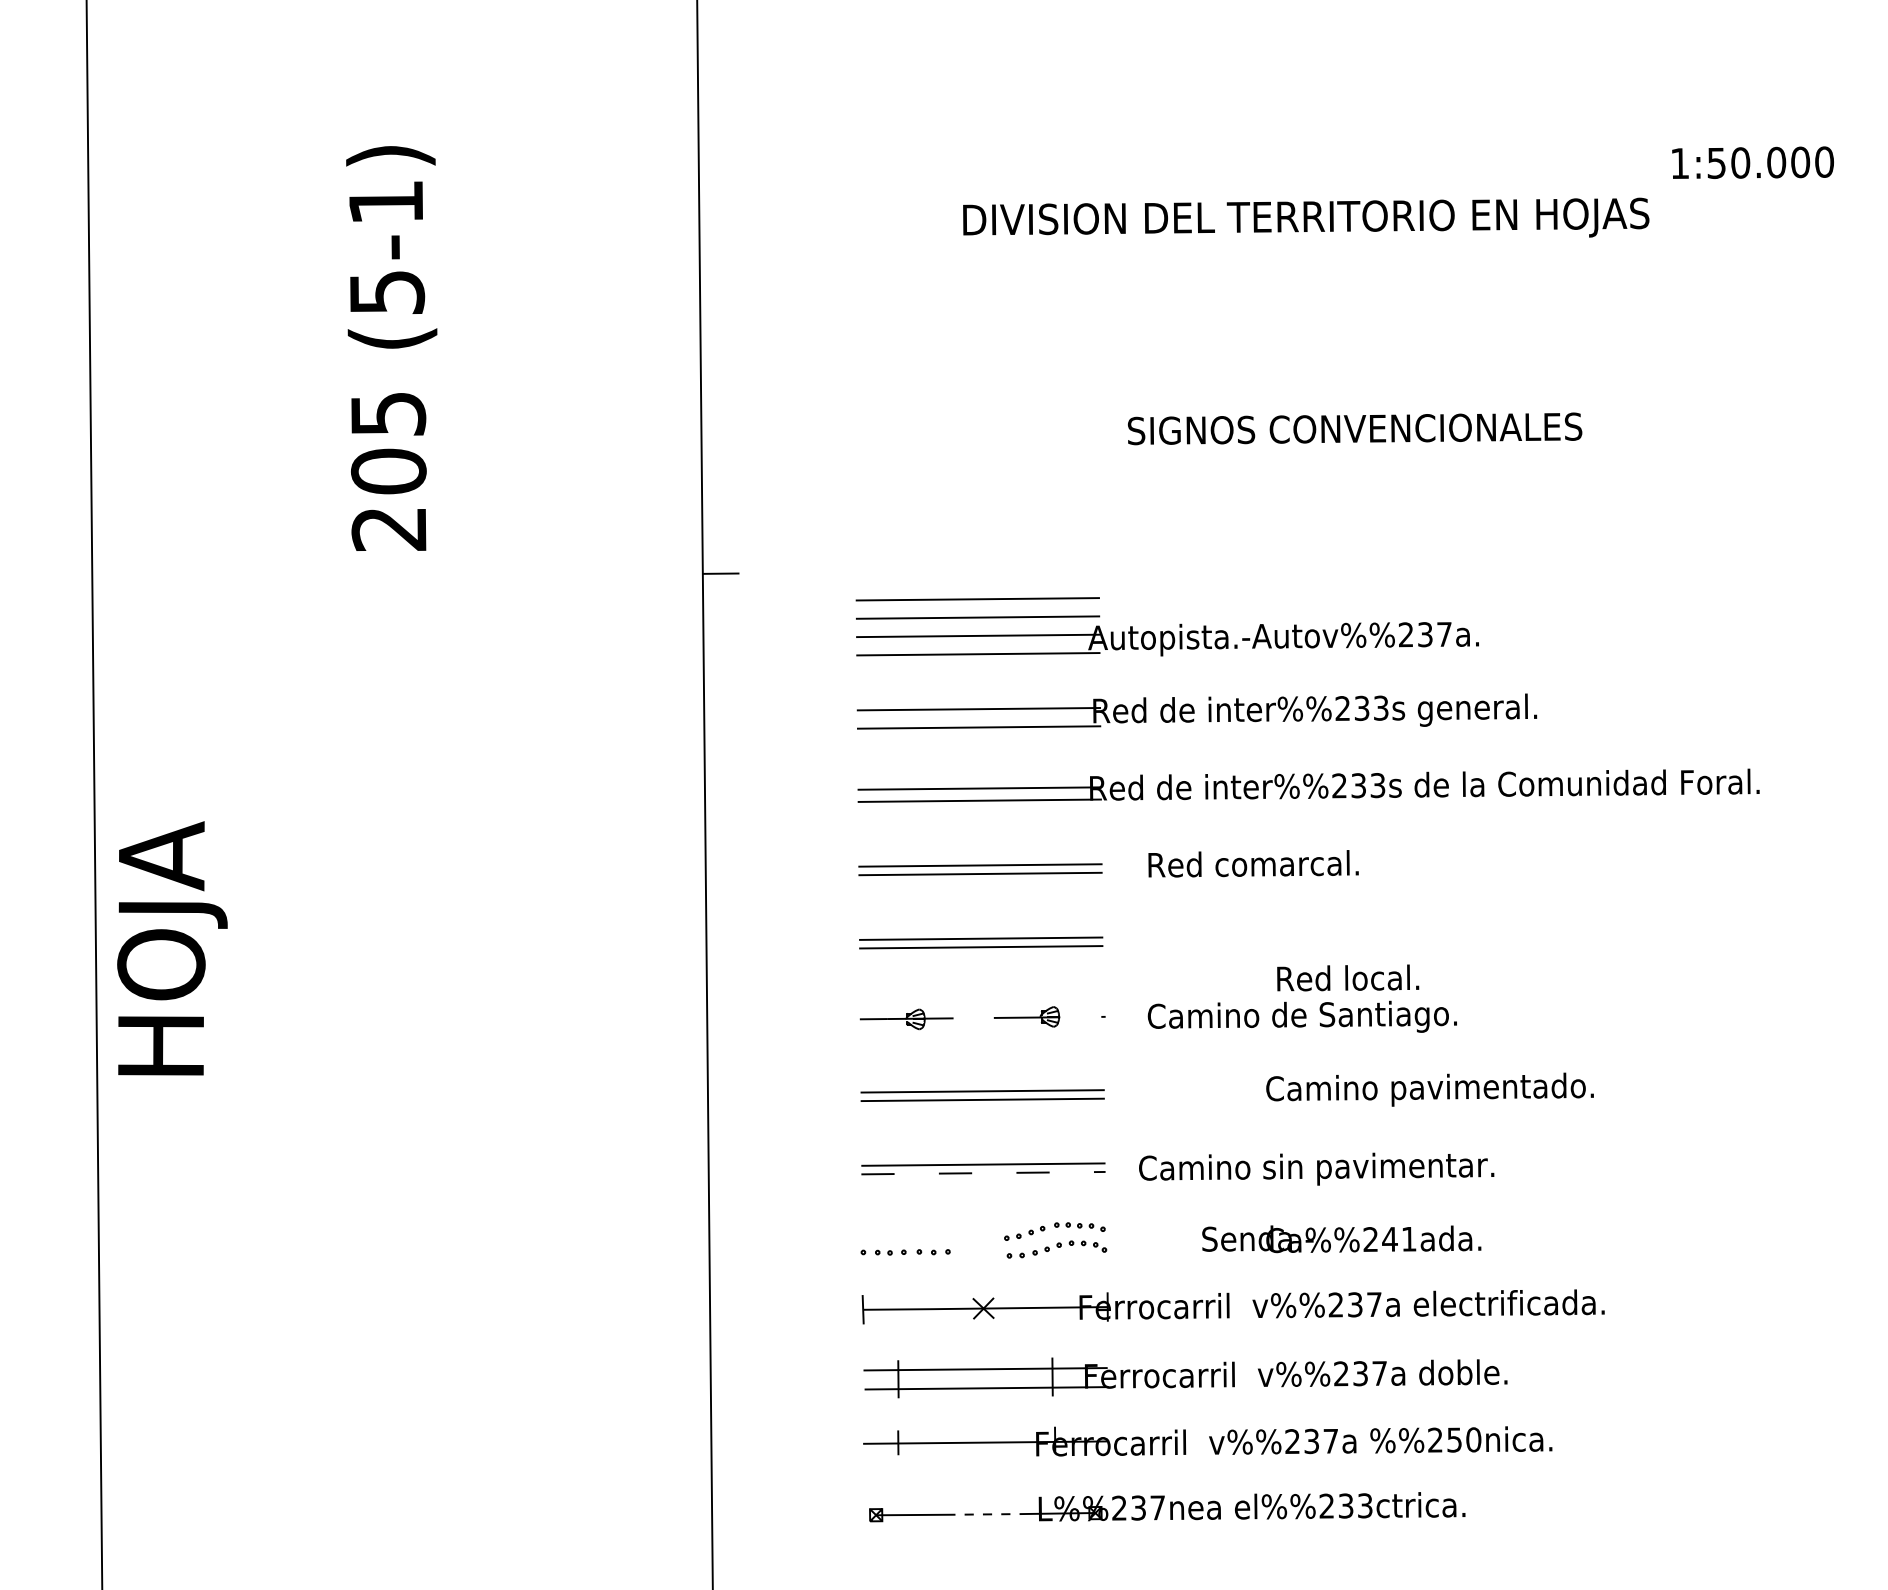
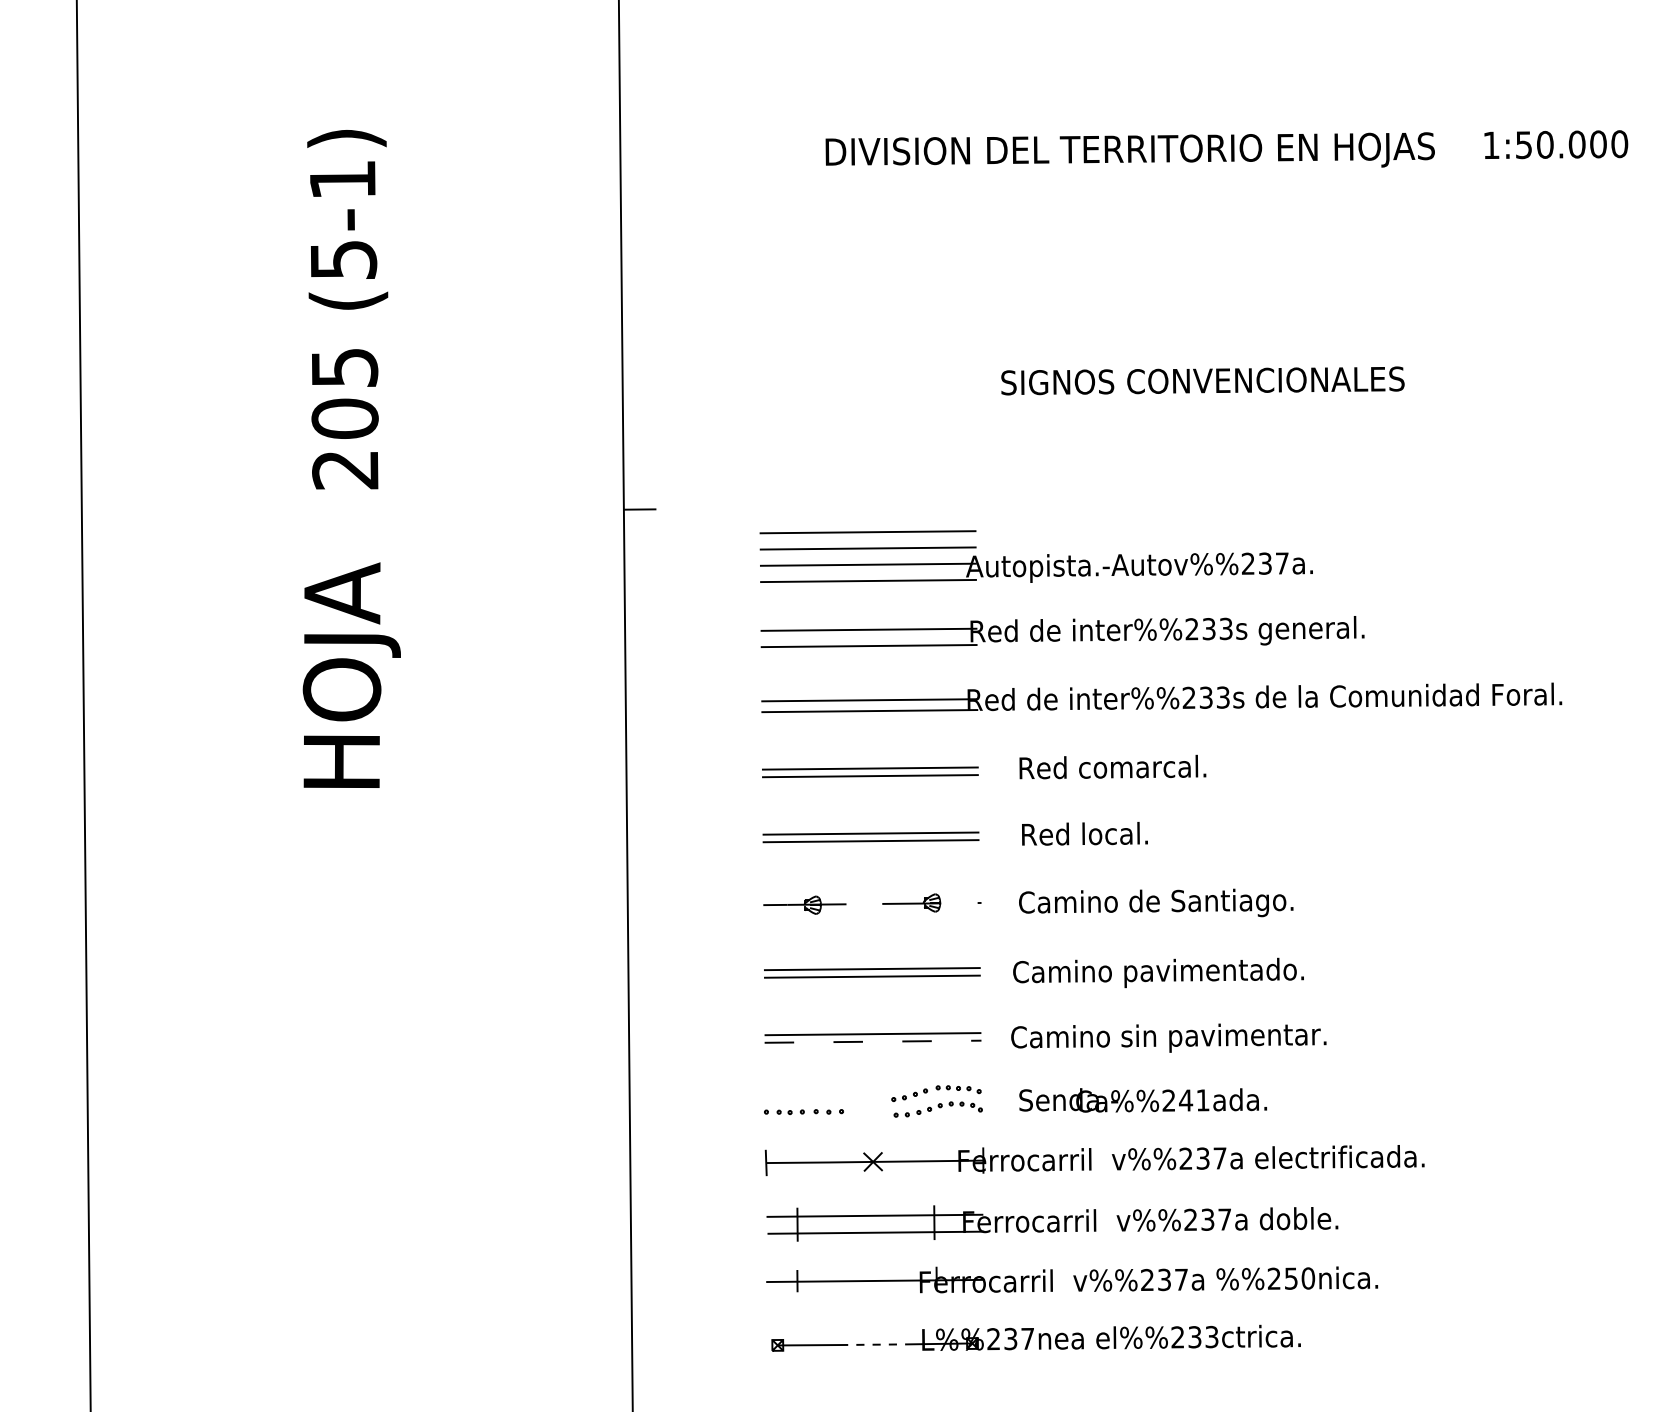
text: (1306, 217) -> (1130, 149), moved
text: (172, 948) -> (351, 675), moved
text: (1348, 977) -> (1085, 833), moved
text: (1429, 1089) -> (1158, 972), moved
text: (1341, 1239) -> (1142, 1100), moved

